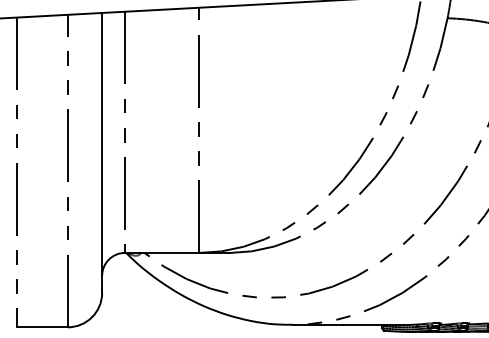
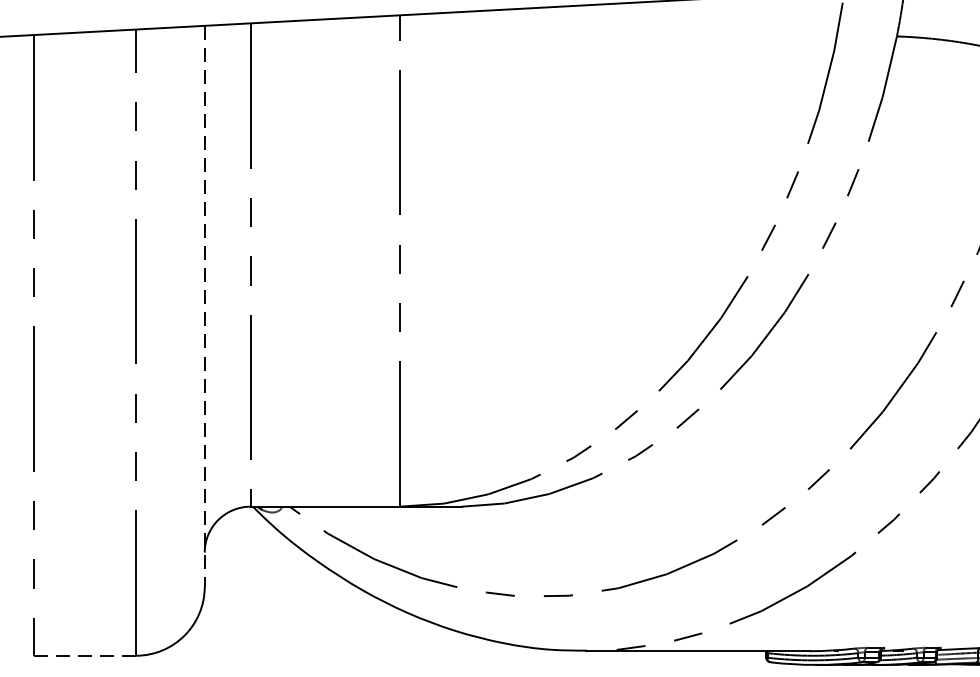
line: (102, 152) -> (205, 305), solid -> dashed
line: (42, 327) -> (85, 656), solid -> dashed

